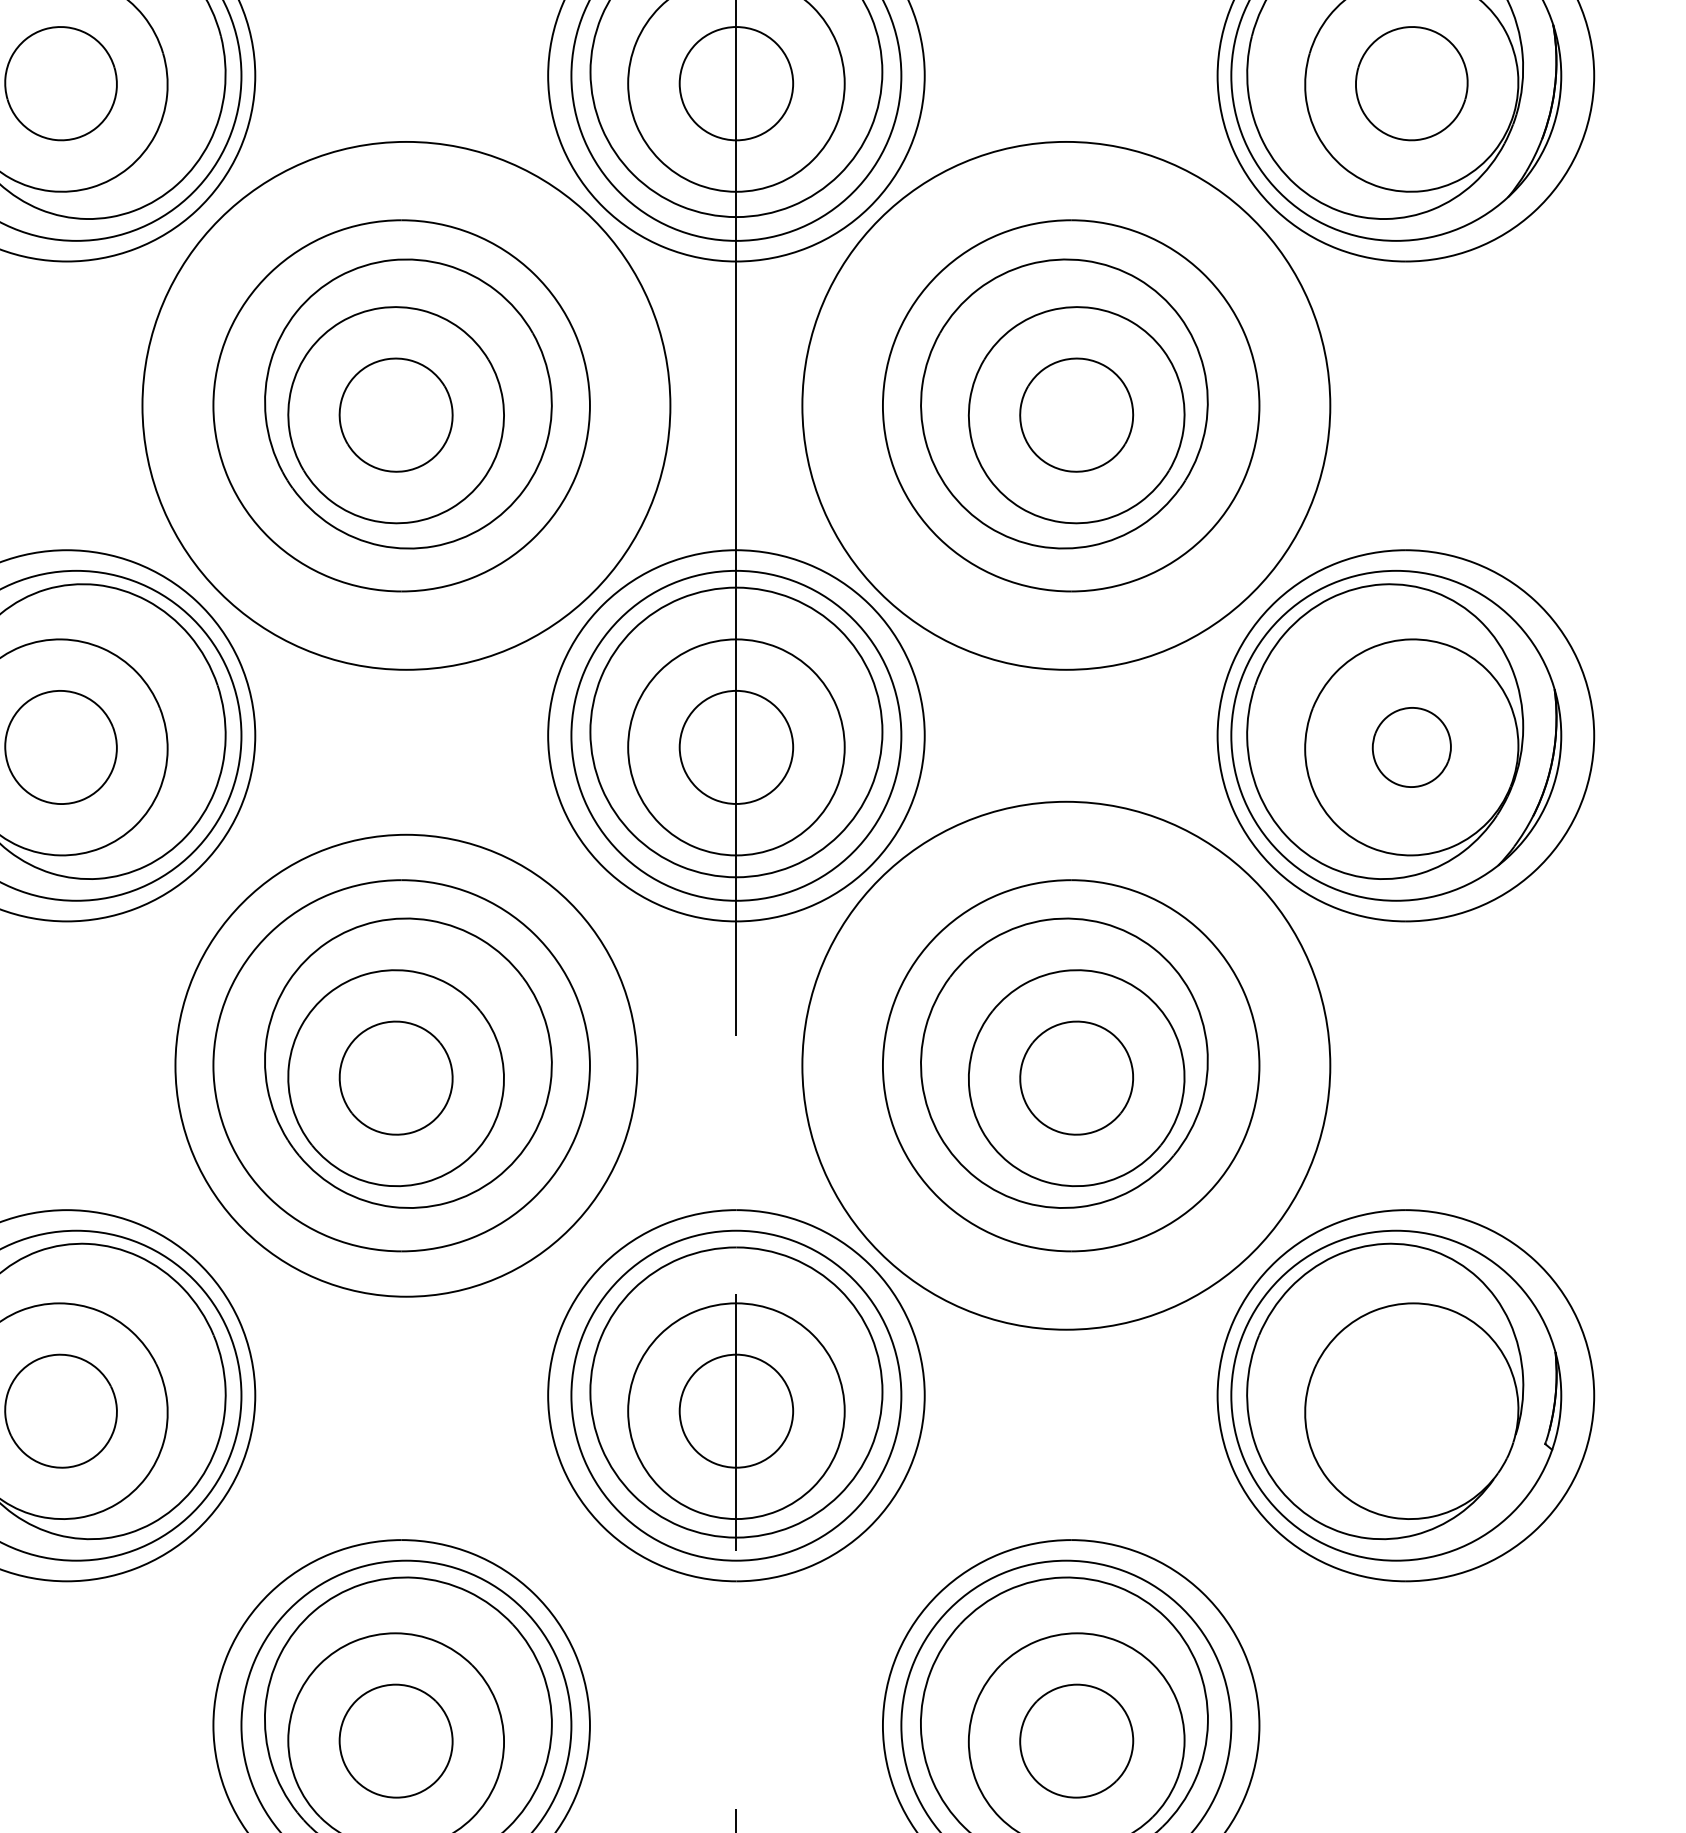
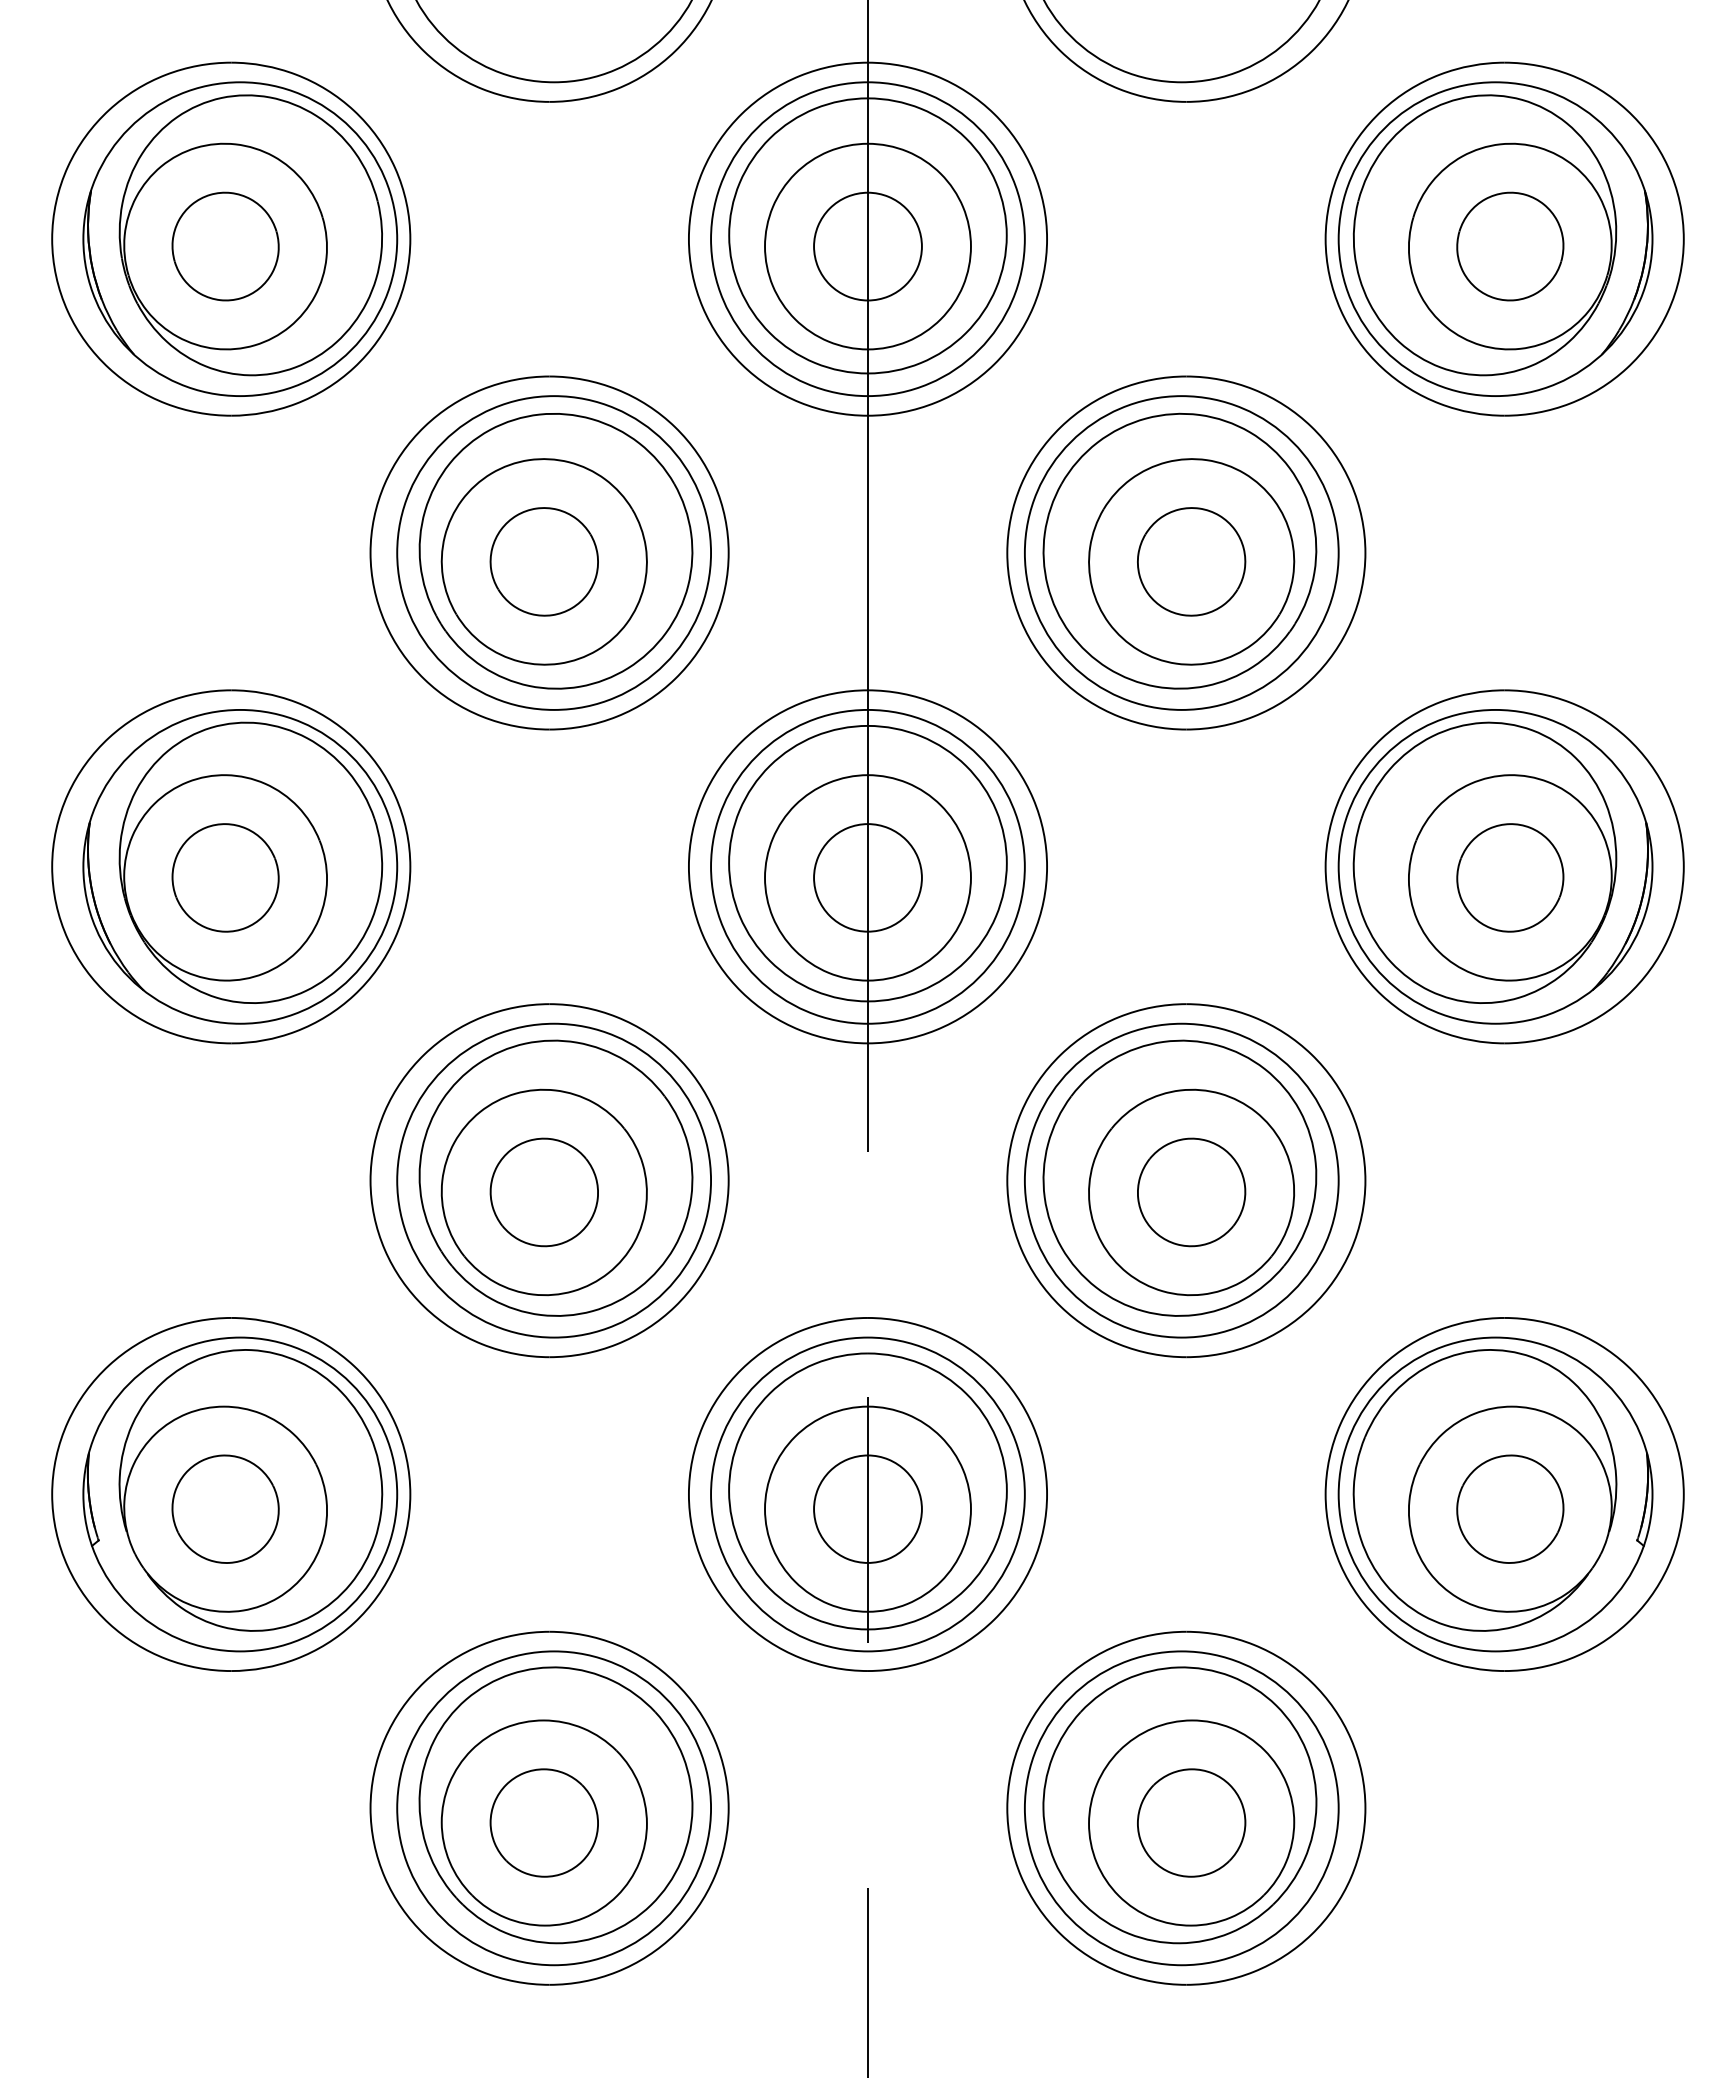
circle: (406, 405) -> (554, 552), size x0.62
circle: (1066, 405) -> (1181, 552), size x0.62
part: (1411, 747) -> (1510, 877), size x1.43
circle: (406, 1065) -> (554, 1180), size x0.71
circle: (1066, 1065) -> (1181, 1180), size x0.62
part: (1411, 1410) -> (1510, 1508), added

